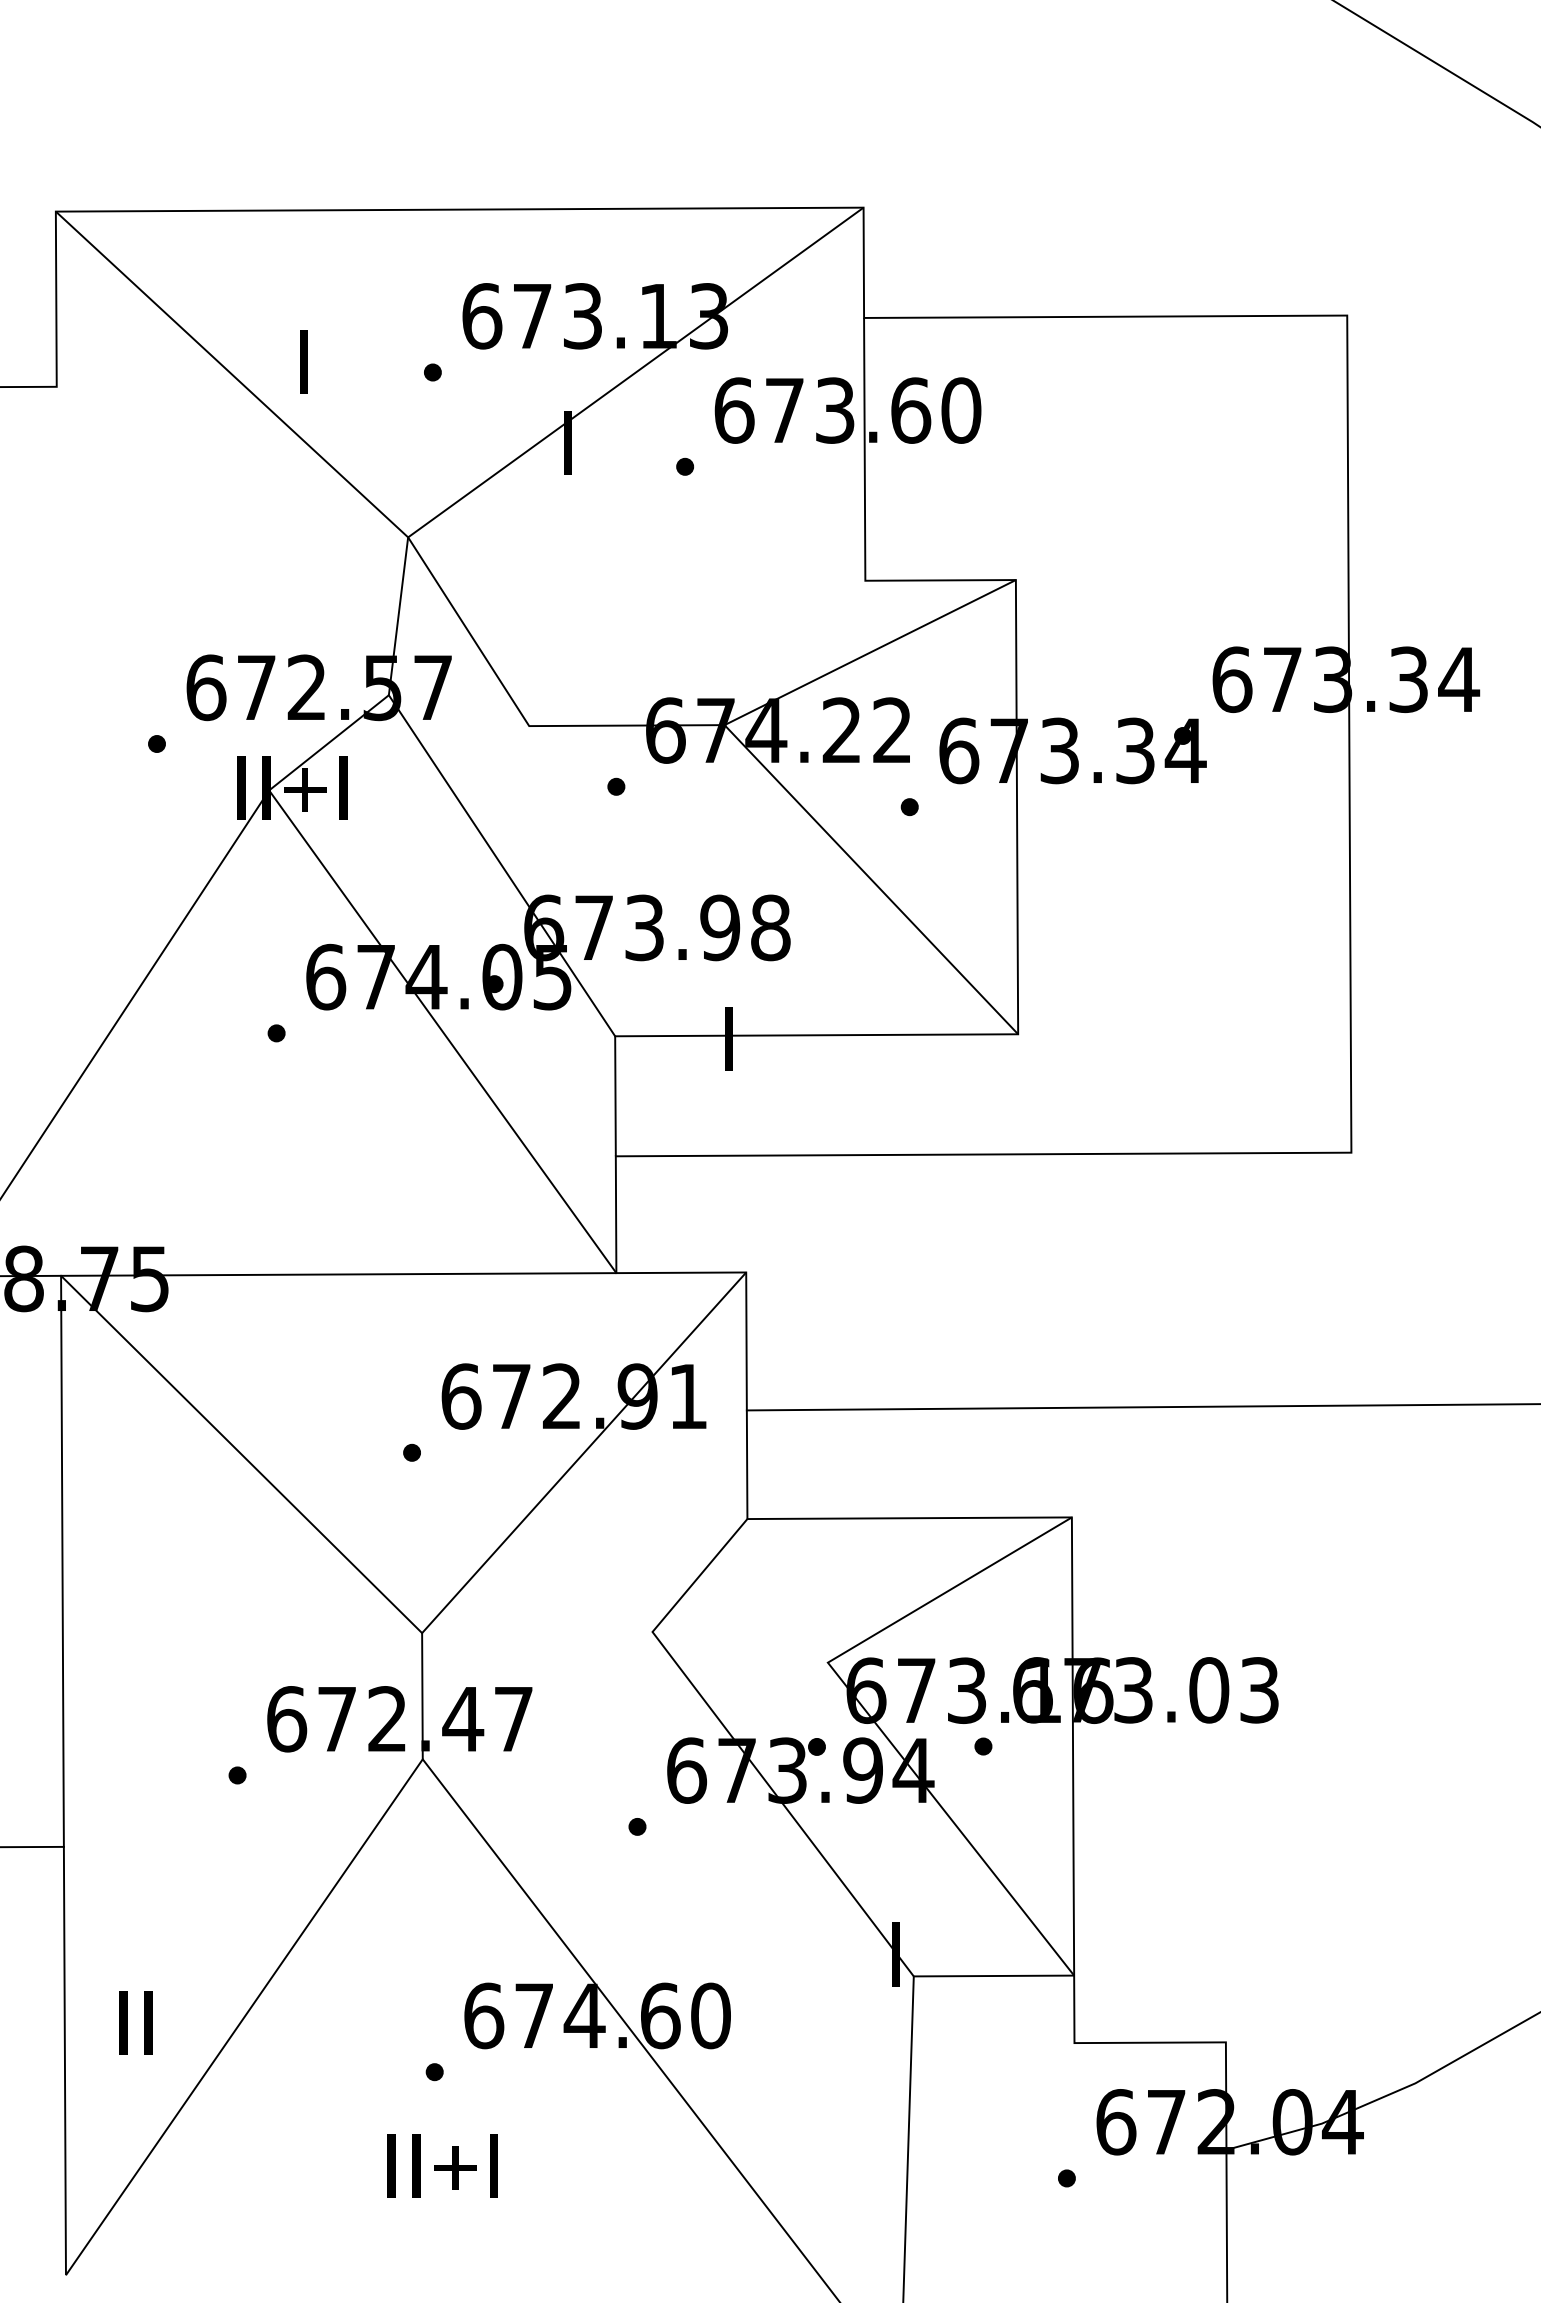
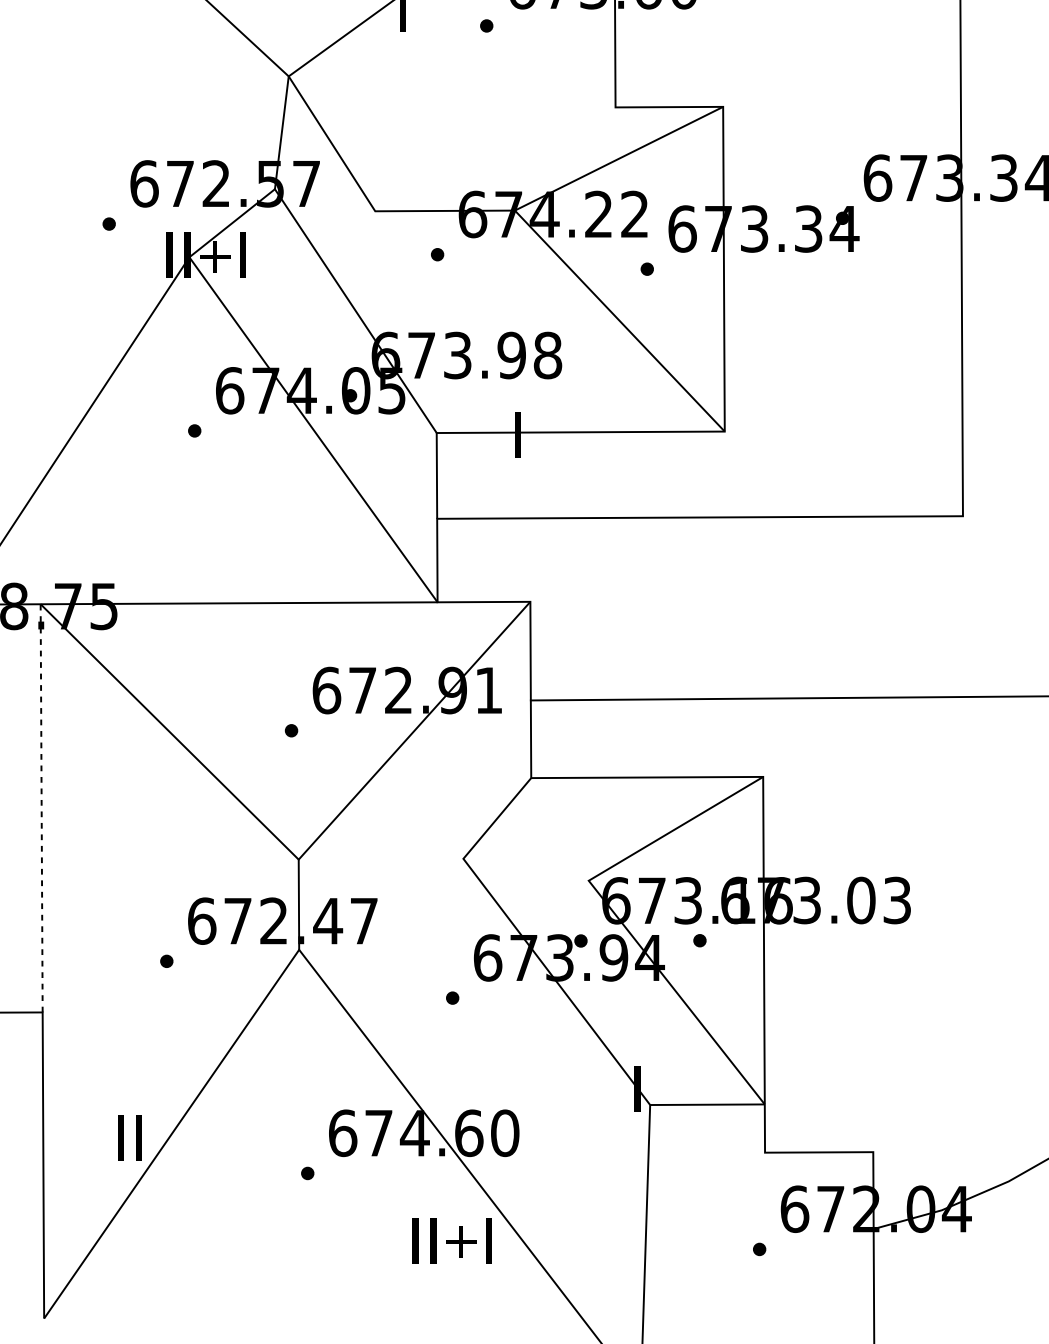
line: (62, 1561) -> (41, 808), solid -> dashed
text: (135, 2022) -> (129, 1137), moved
text: (442, 2165) -> (451, 1240), moved

